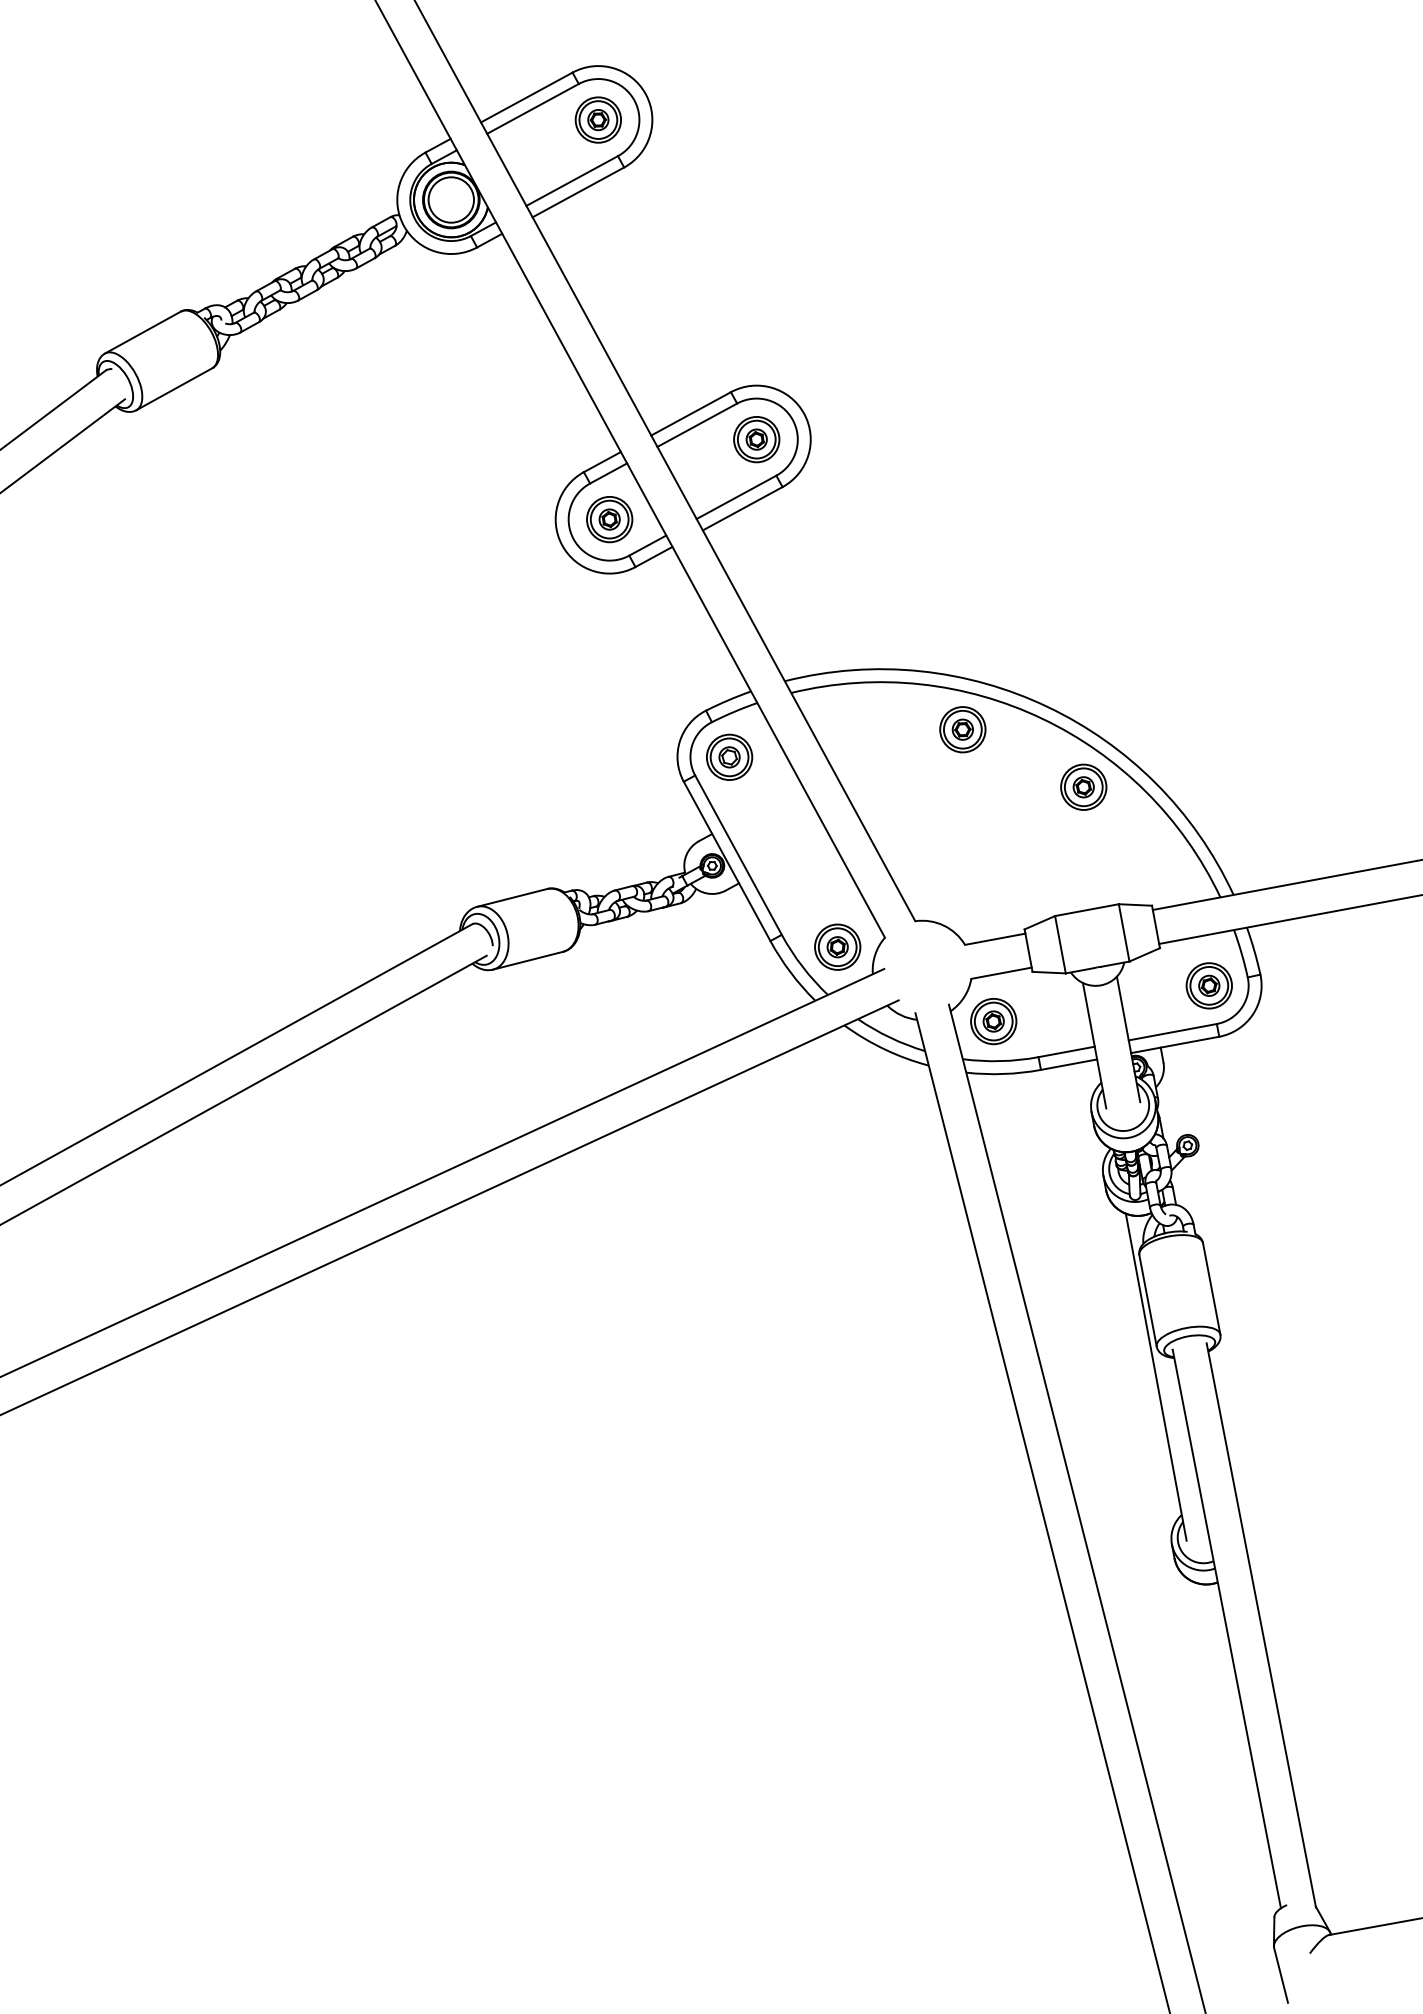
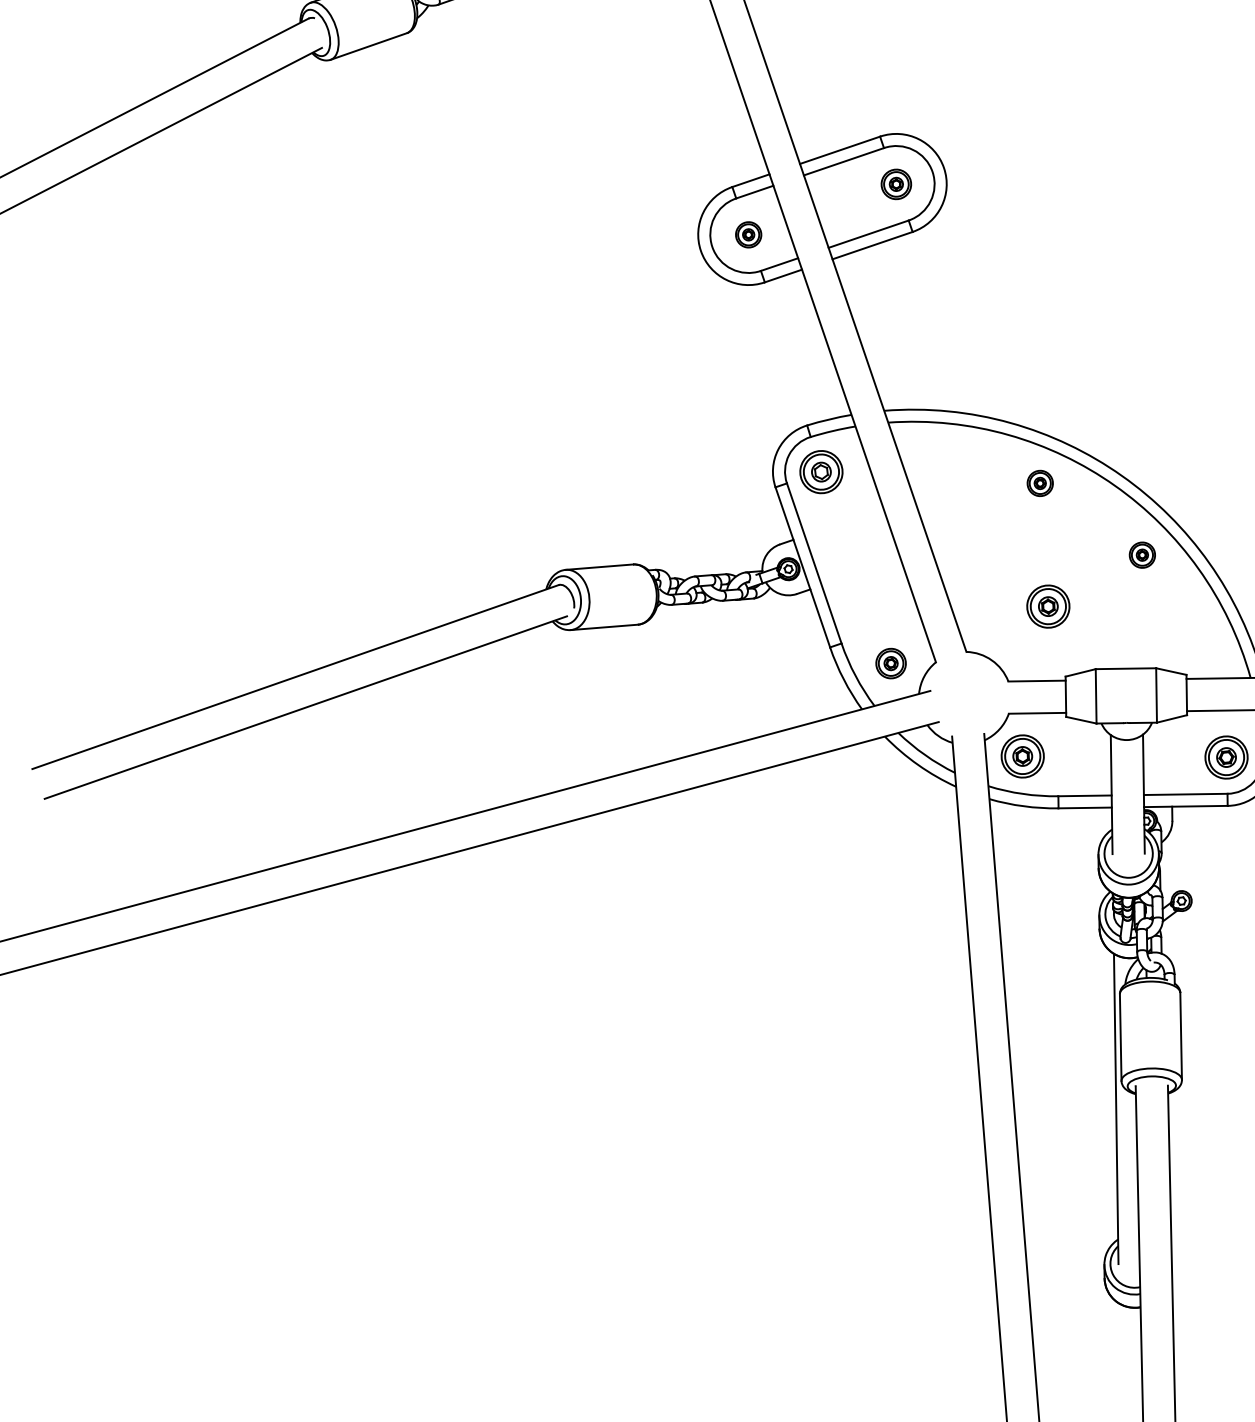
part: (756, 439) -> (896, 184), size x0.7
part: (609, 519) -> (748, 234), size x0.6
part: (962, 729) -> (1039, 483), size x0.6
part: (1083, 786) -> (1142, 554), size x0.6
part: (993, 858) -> (1048, 606), added
part: (837, 946) -> (890, 662), size x0.7

